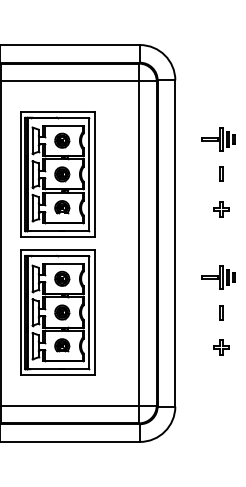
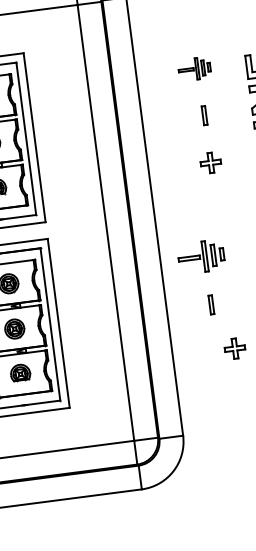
part: (218, 139) -> (194, 69), size x0.7
part: (218, 277) -> (201, 256), moved
part: (221, 312) -> (211, 304), moved

